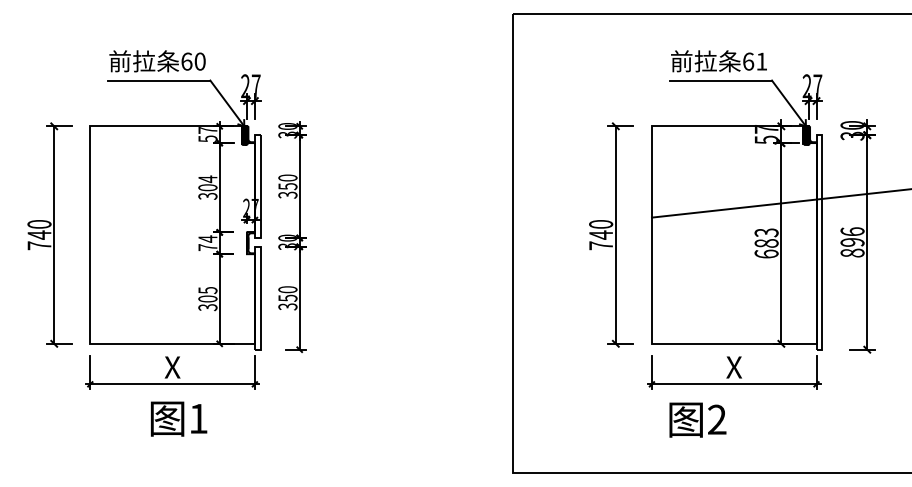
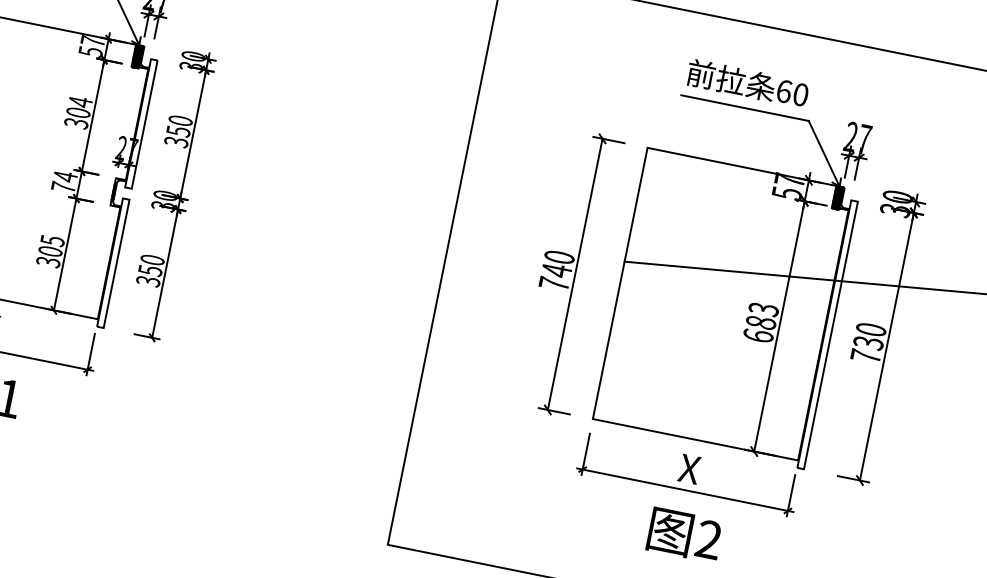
text: (761, 61) -> (800, 94), 61 -> 60
text: (852, 242) -> (868, 343), 896 -> 730
text: (697, 419) -> (684, 534), moved

